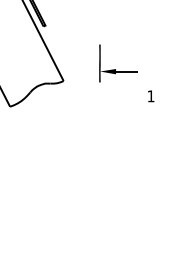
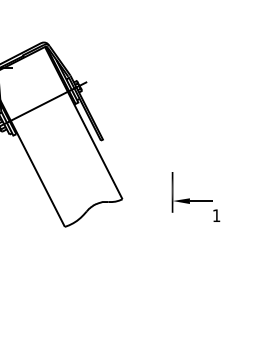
part: (115, 69) -> (189, 198), moved

